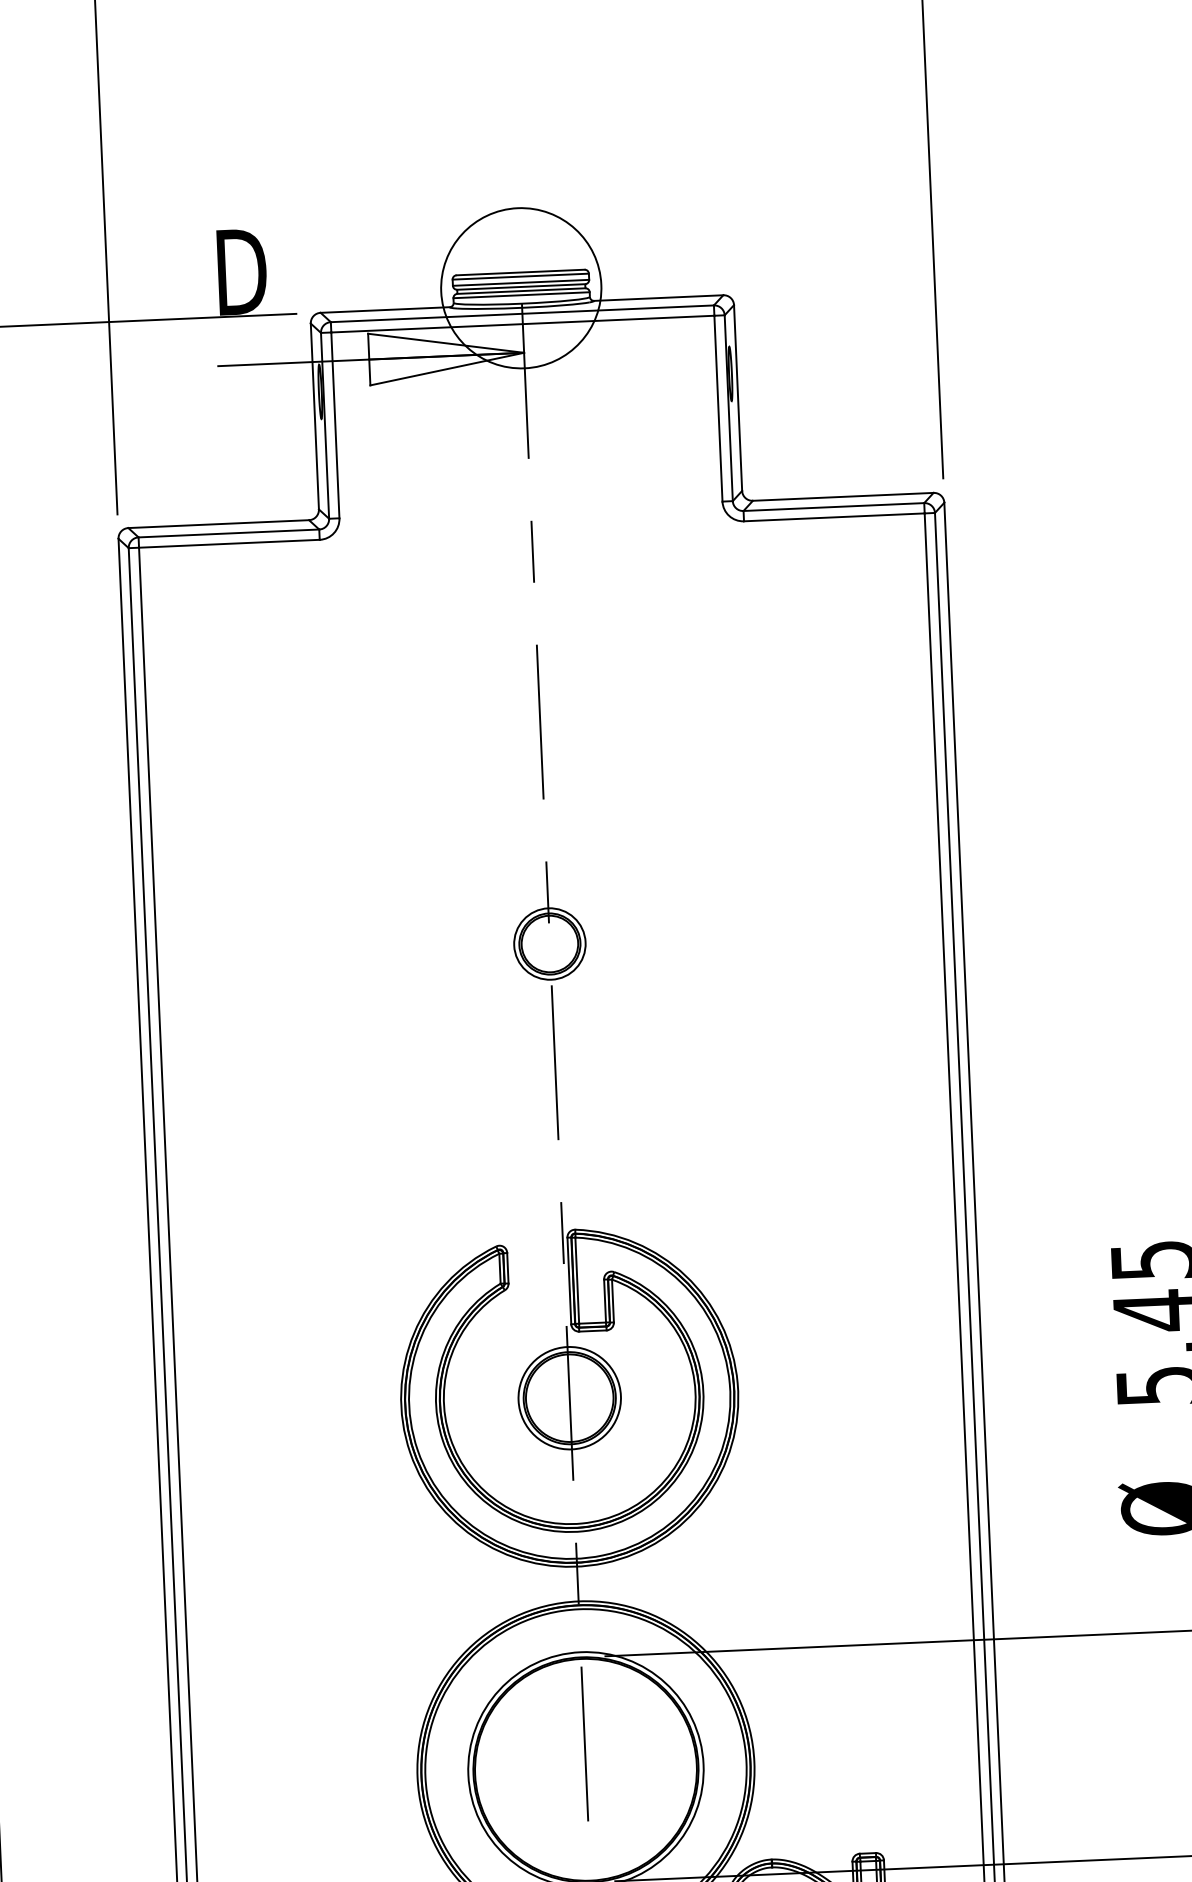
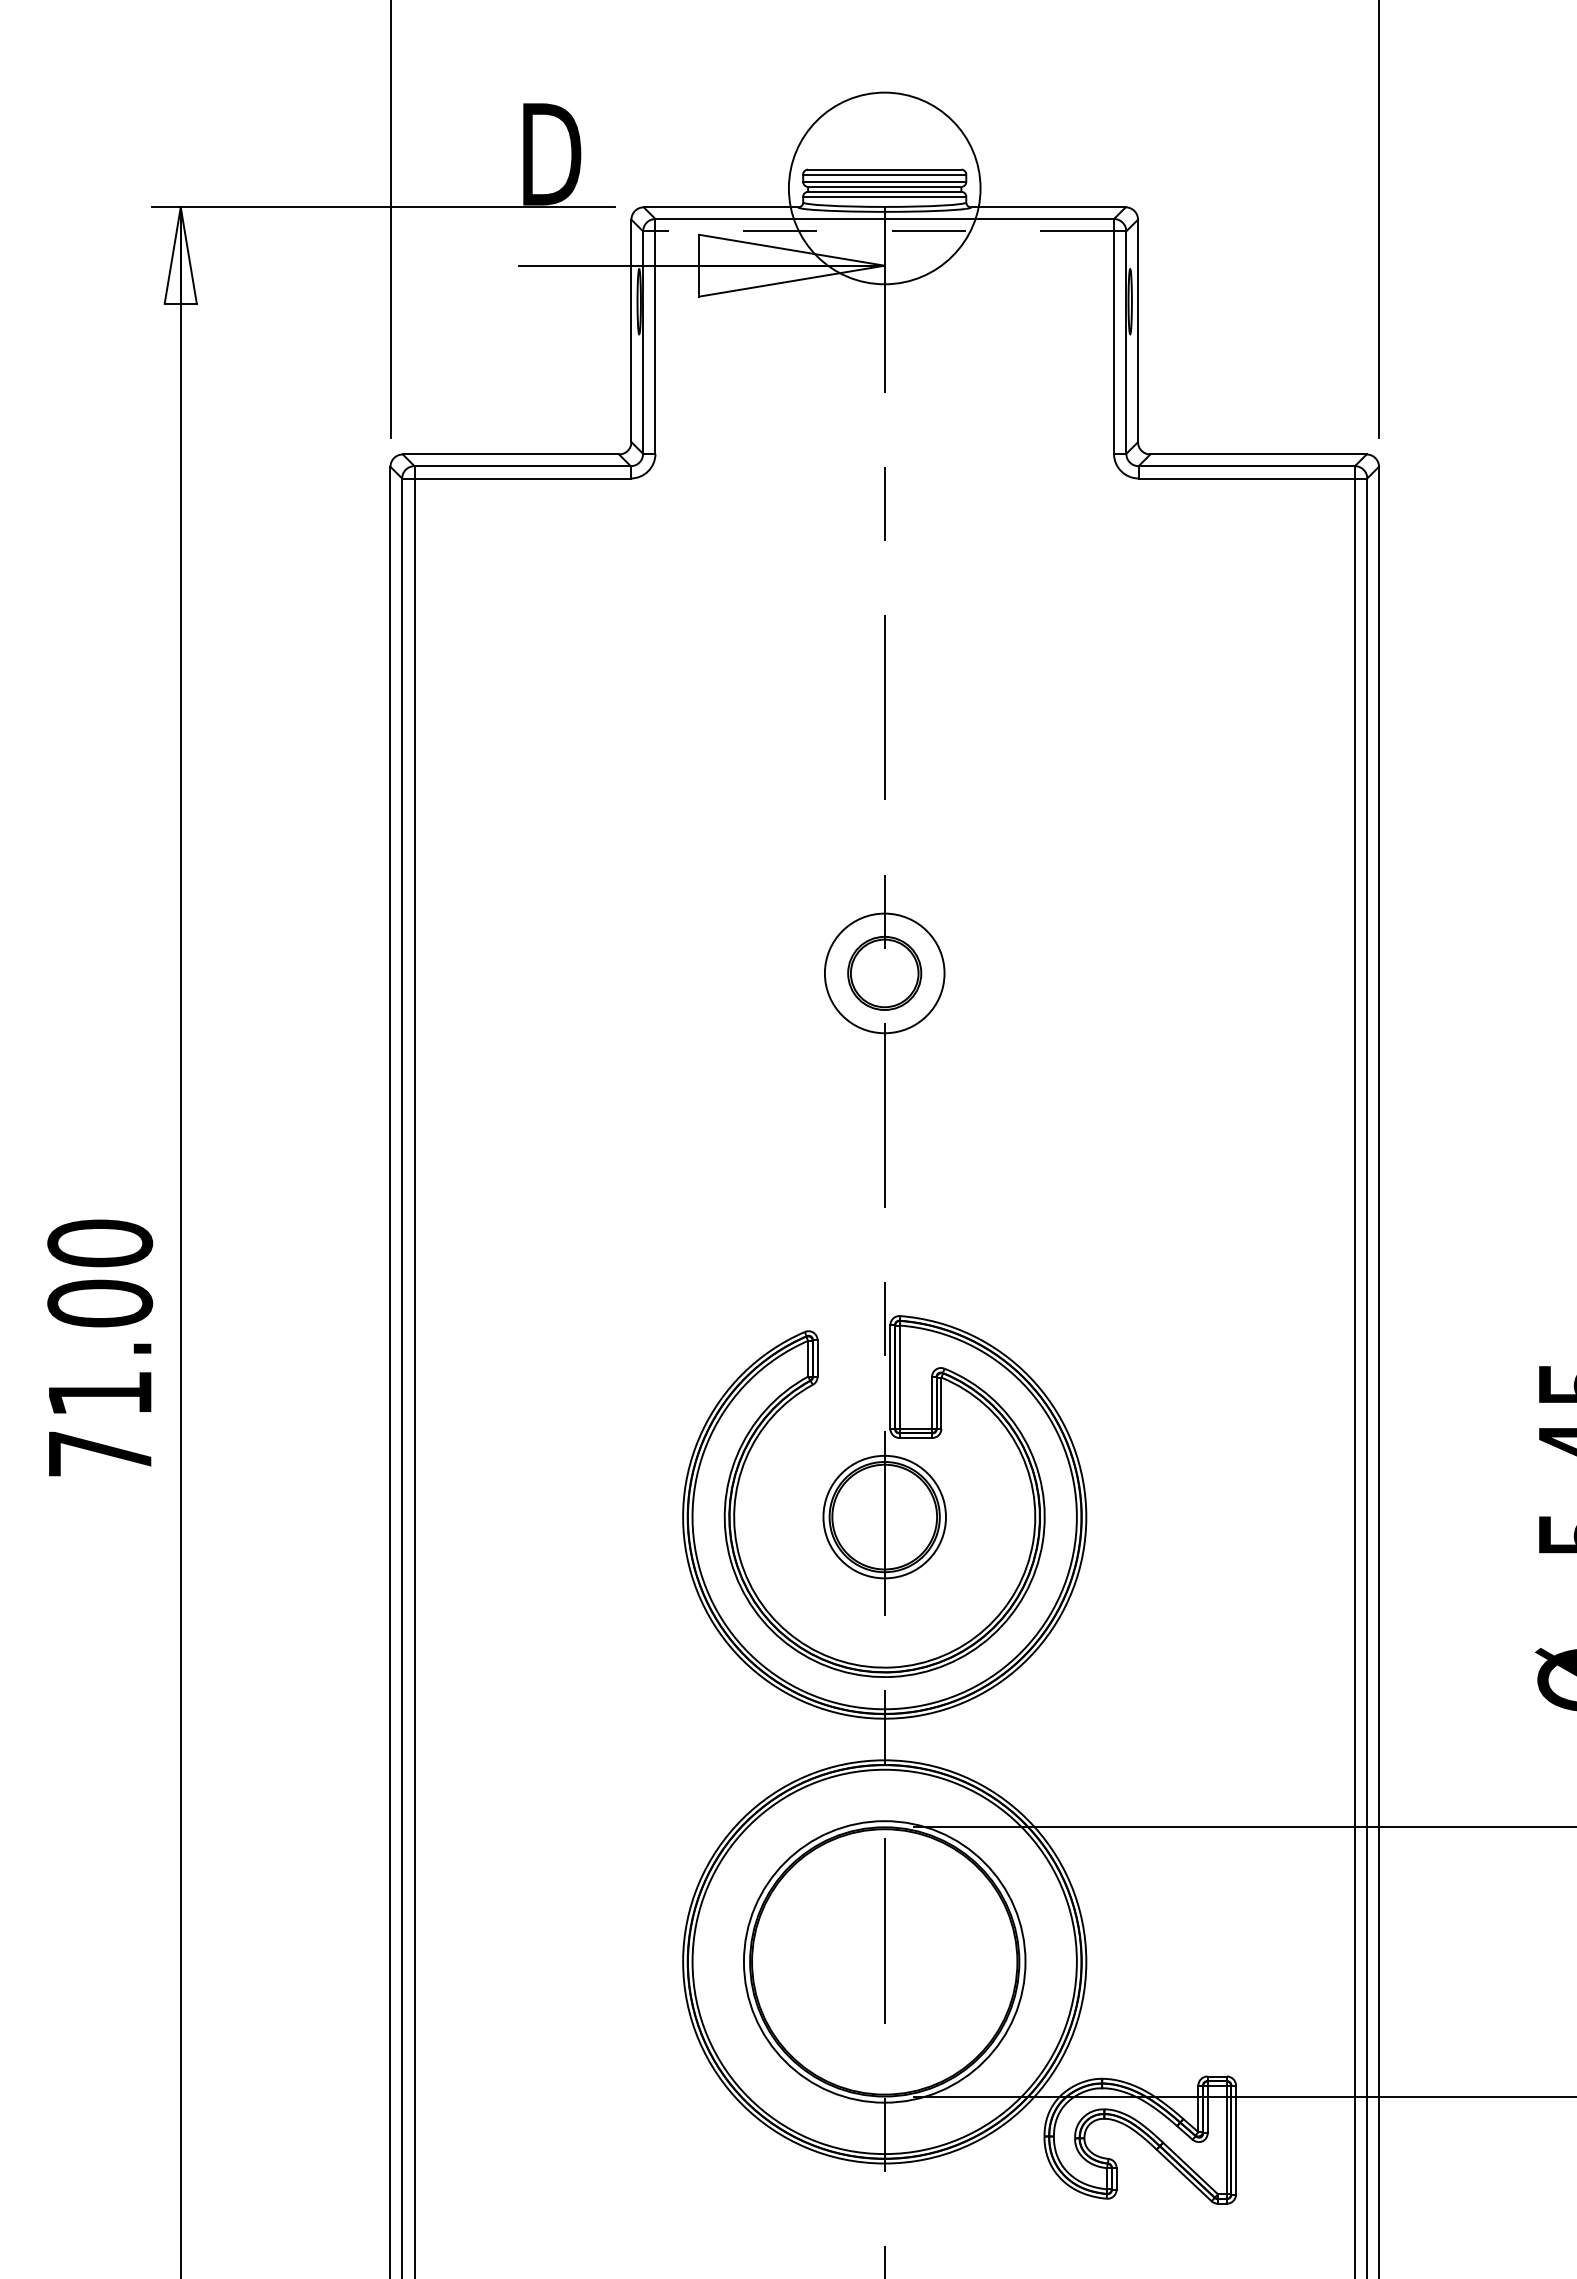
line: (522, 324) -> (884, 231), solid -> dashed
circle: (549, 944) -> (884, 973), size x1.4

